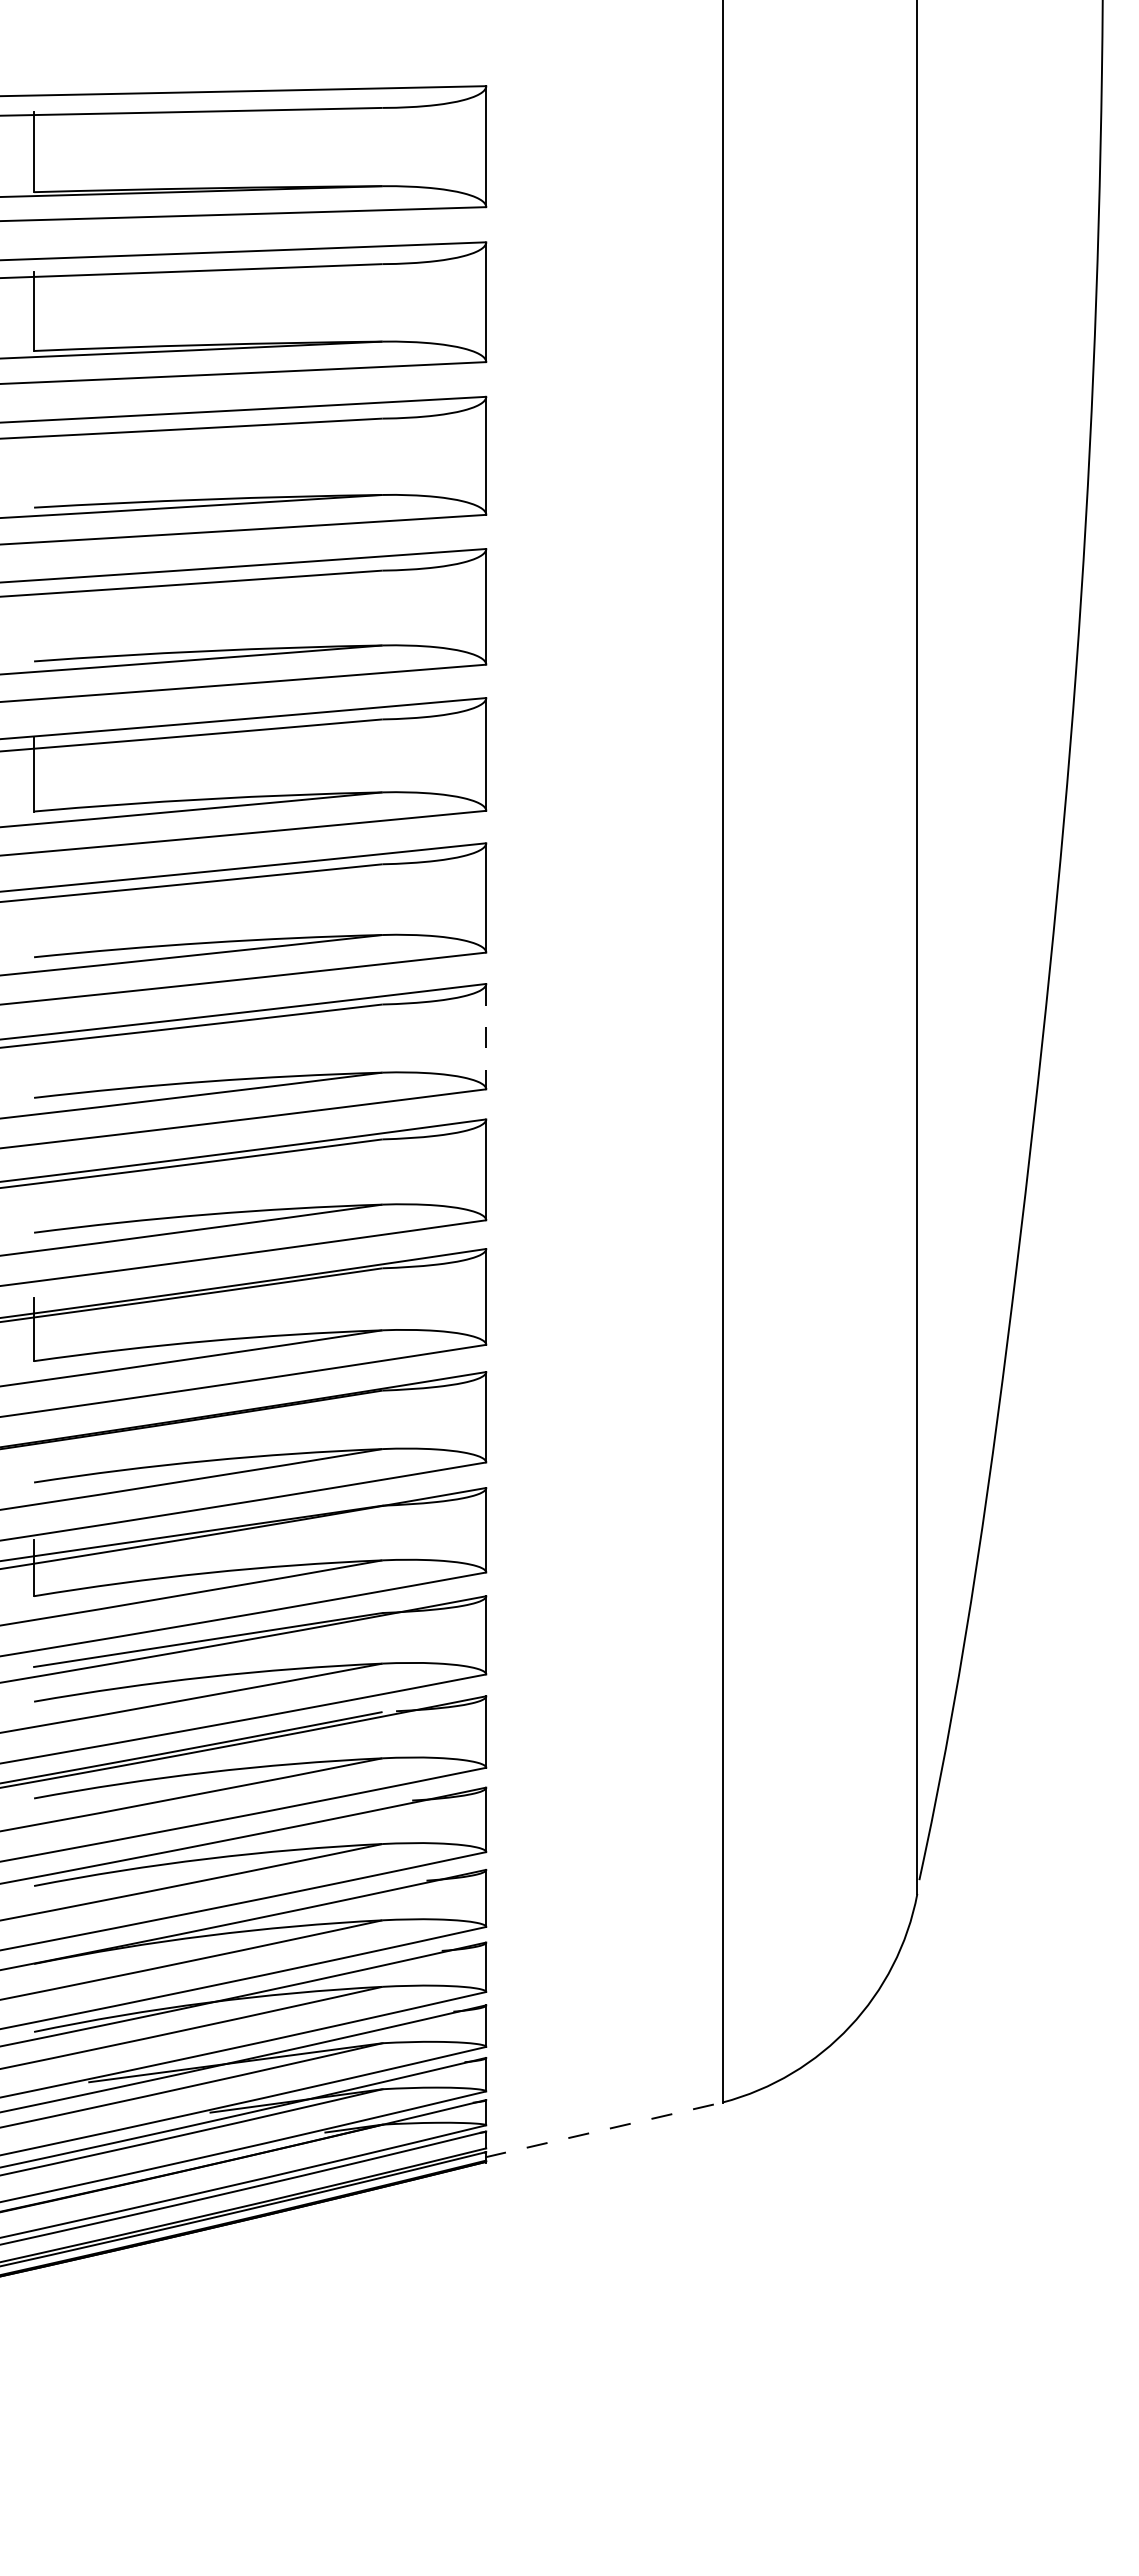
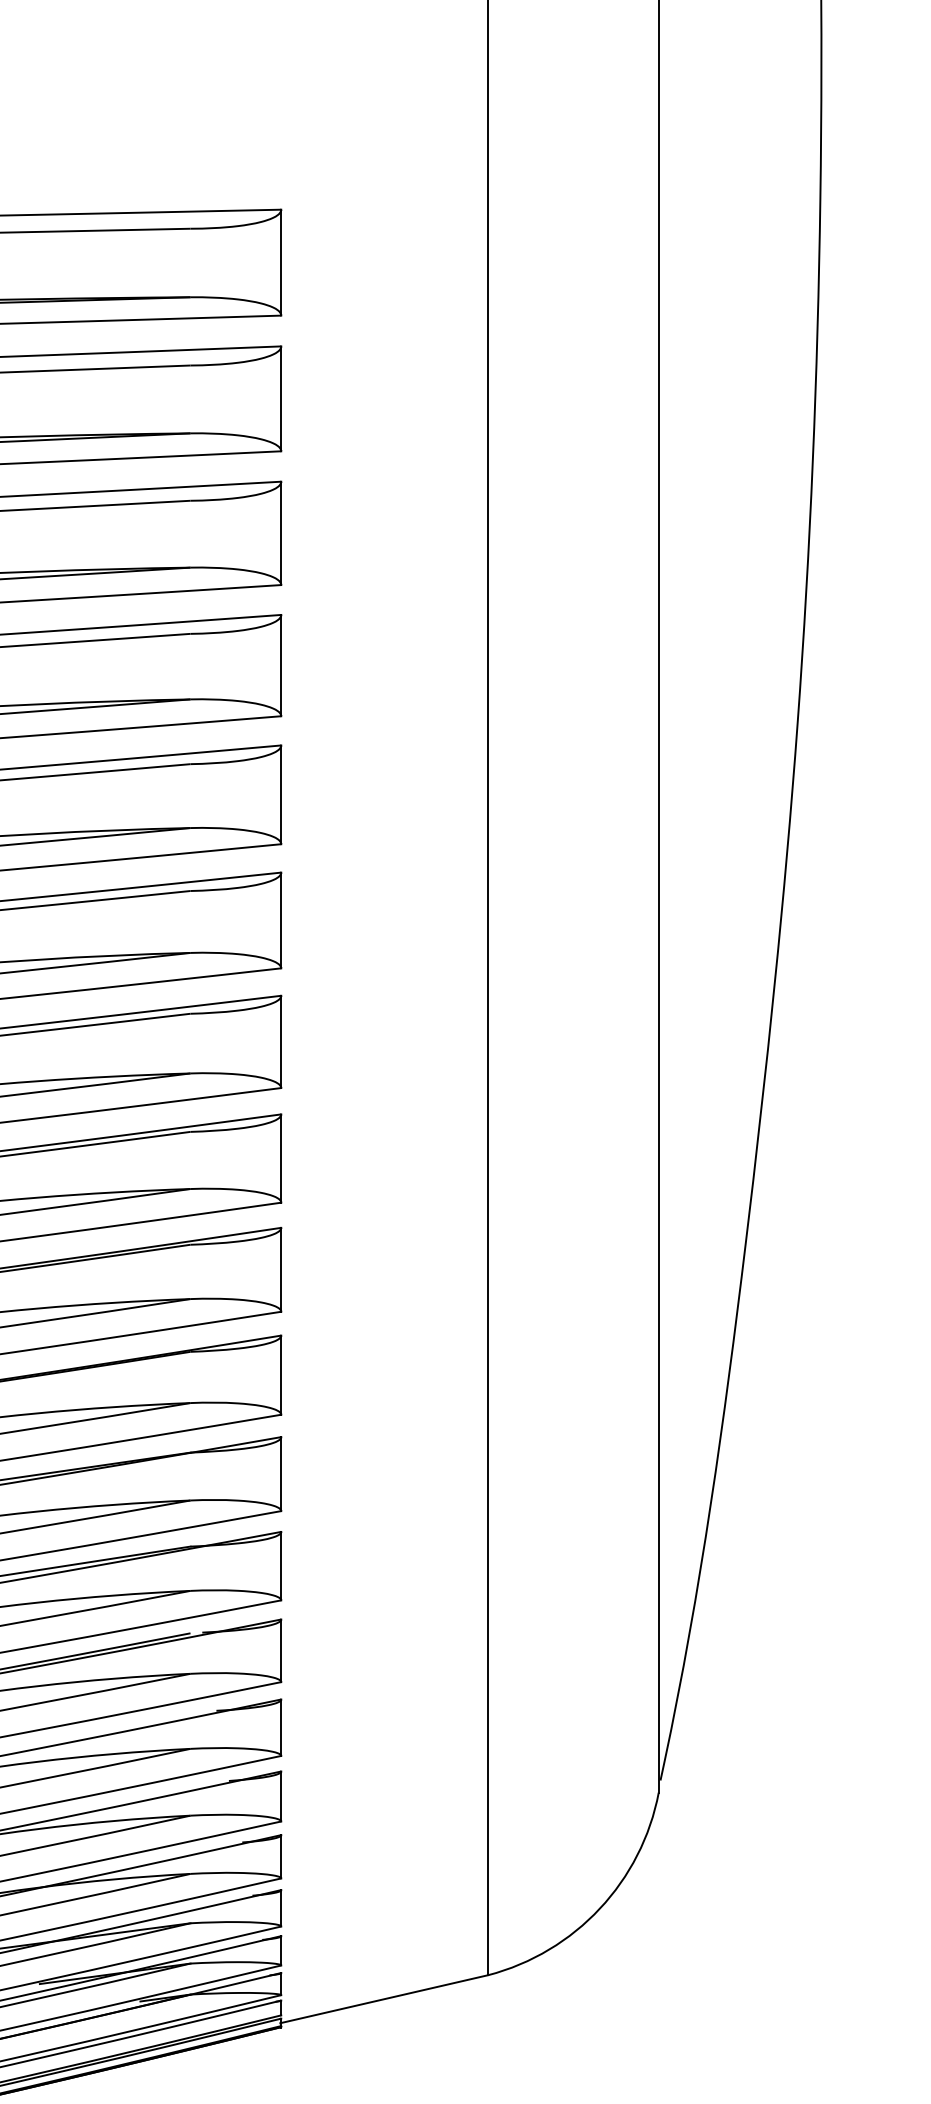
line: (486, 1037) -> (281, 1042), dashed -> solid
line: (603, 2129) -> (383, 1998), dashed -> solid

